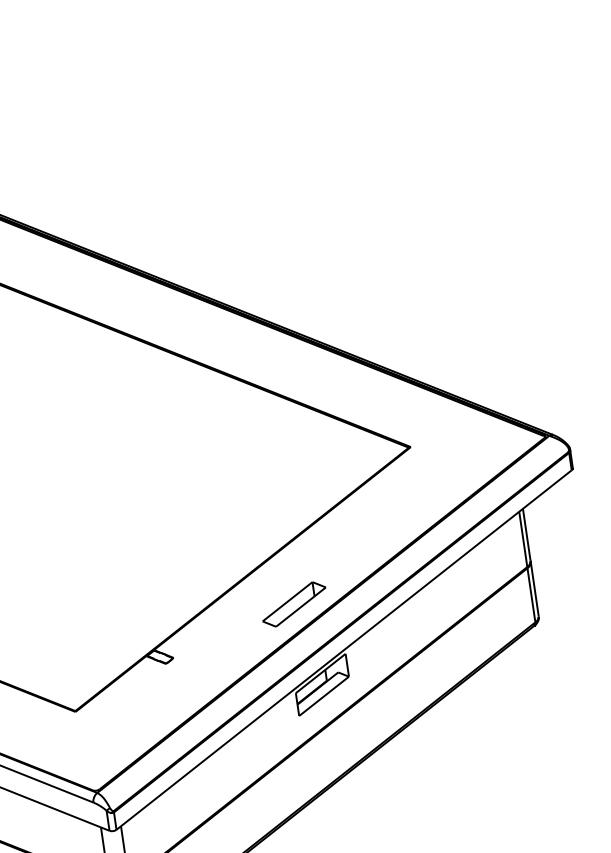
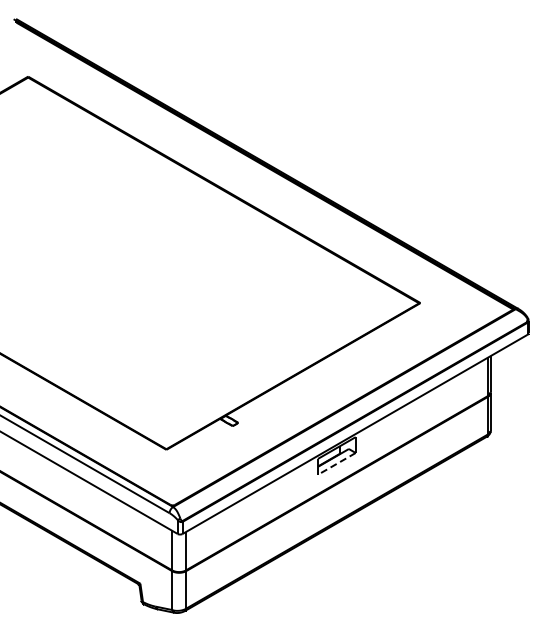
part: (293, 604) -> (325, 398), removed
line: (323, 695) -> (336, 463), solid -> dashed

